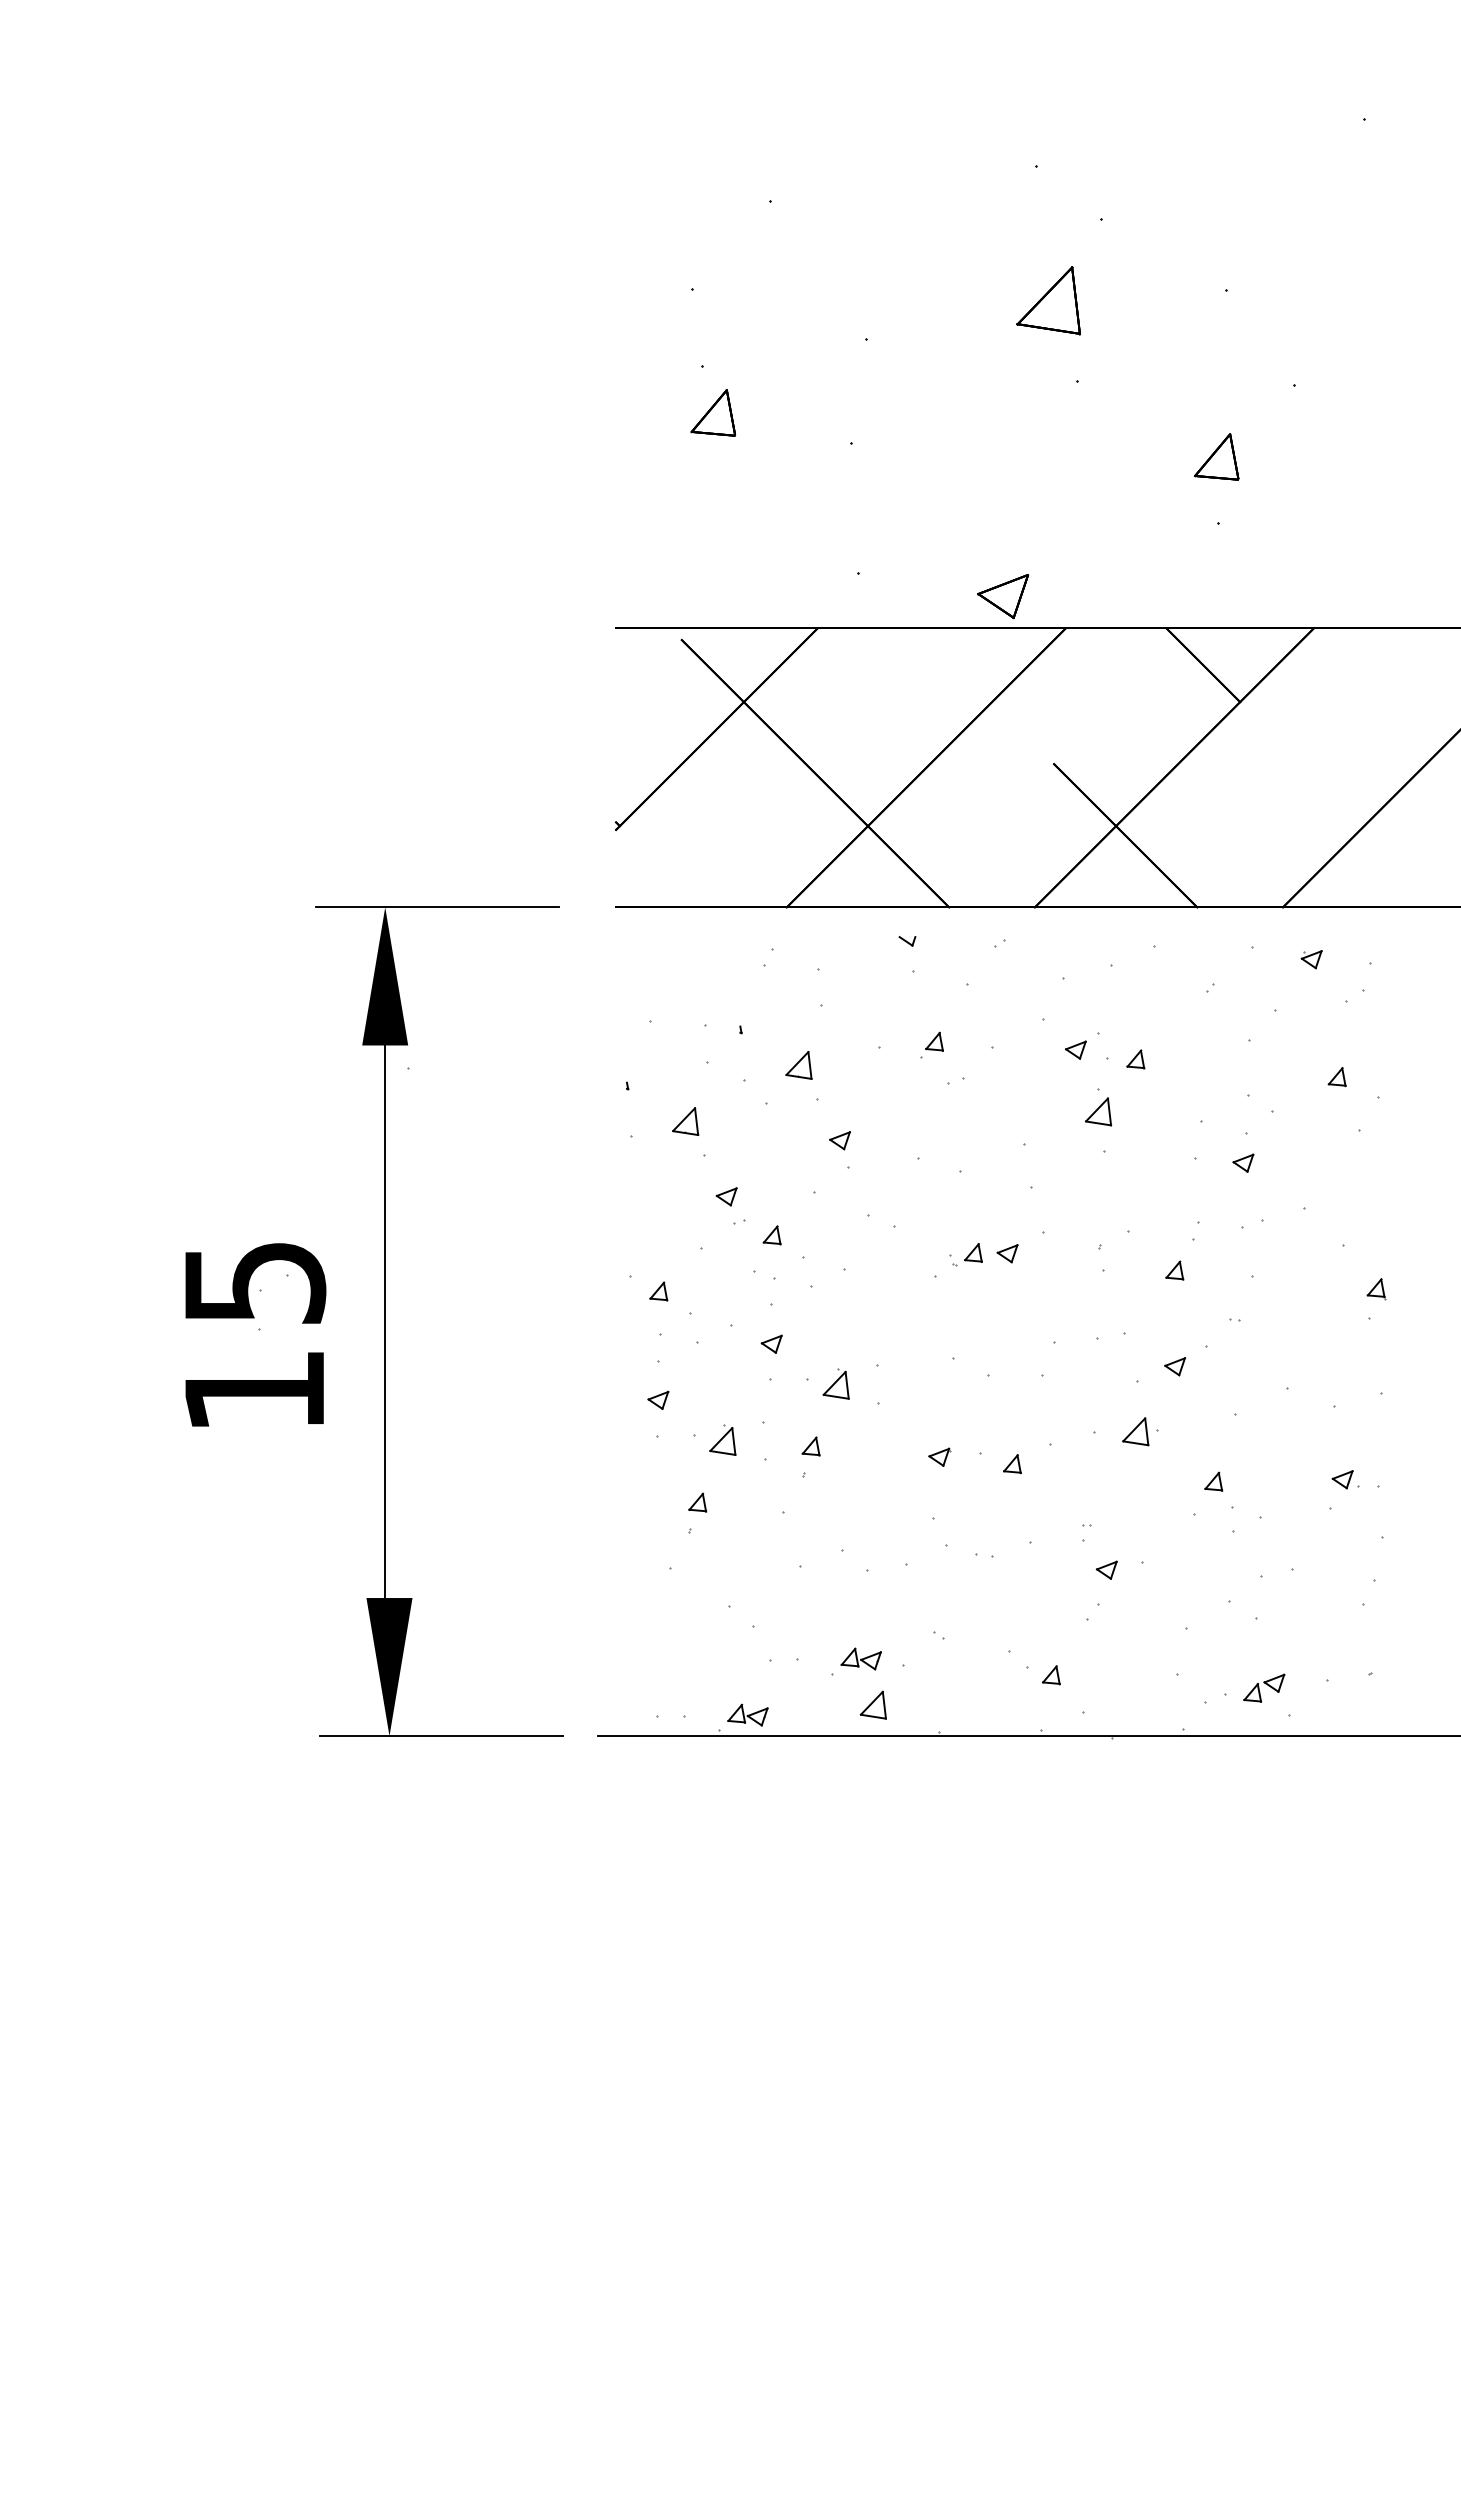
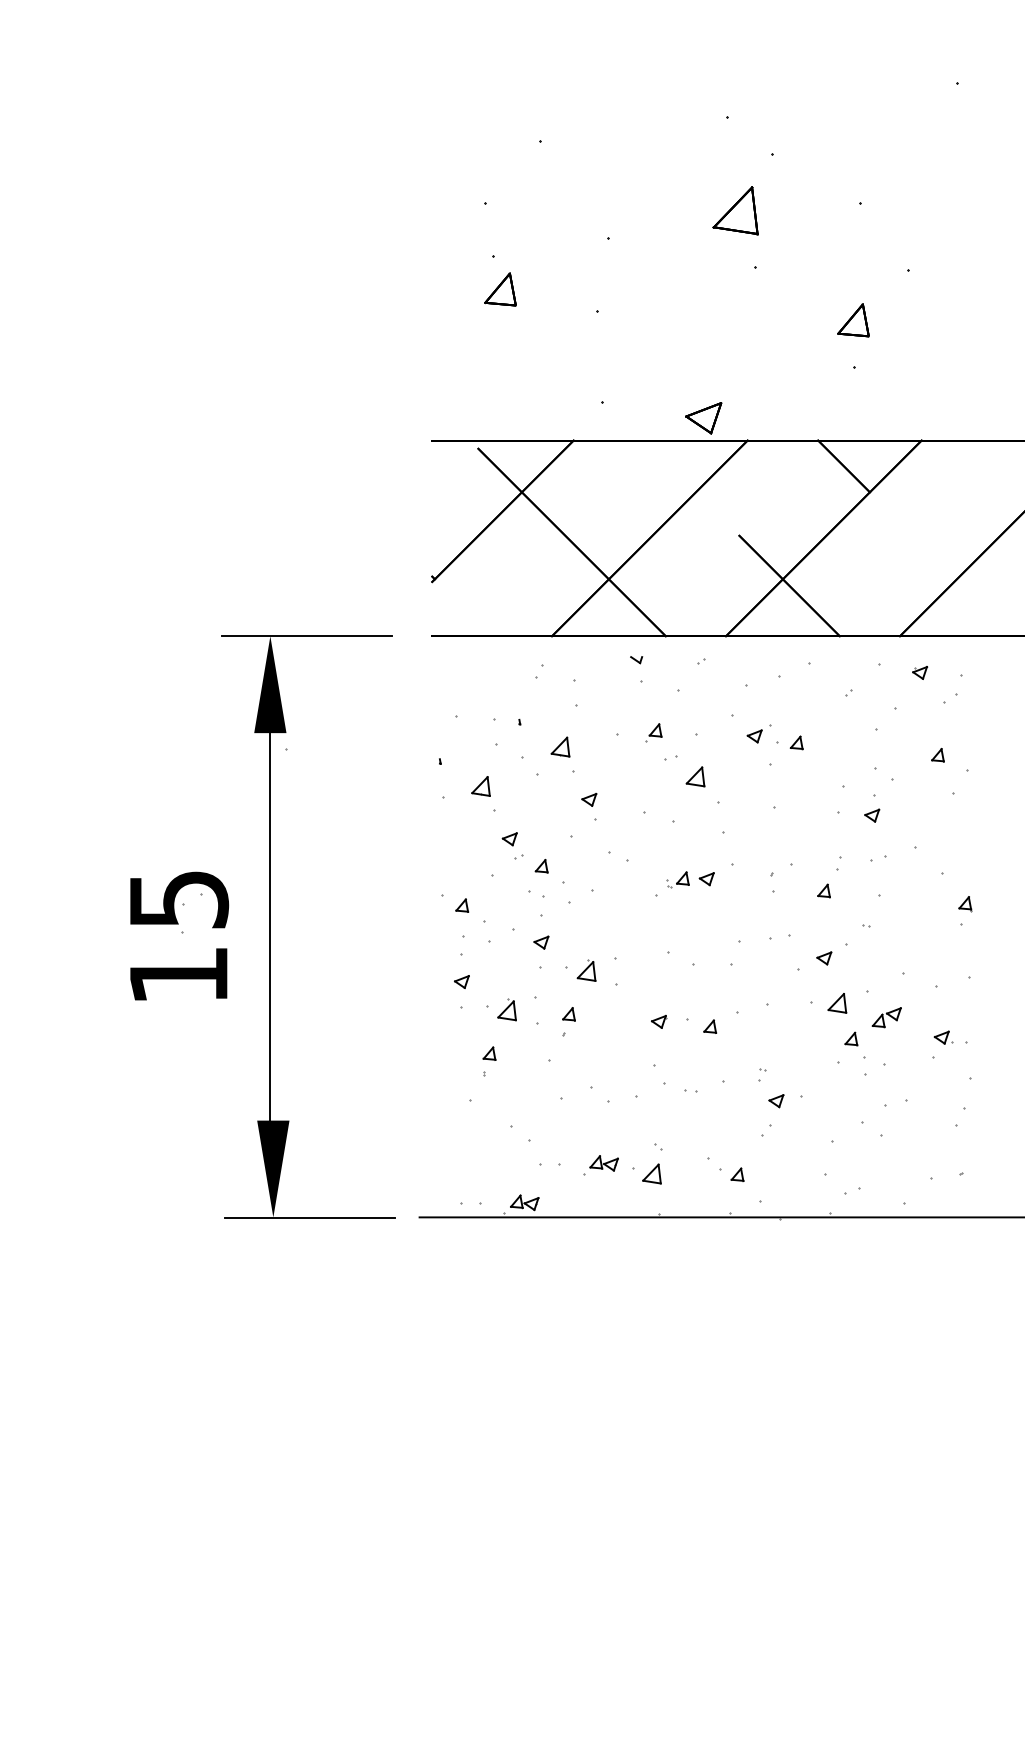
part: (1098, 1111) -> (695, 776), moved
part: (1135, 1431) -> (837, 1003), moved
part: (1264, 1687) -> (886, 1017), moved
part: (872, 1704) -> (651, 1173), moved

